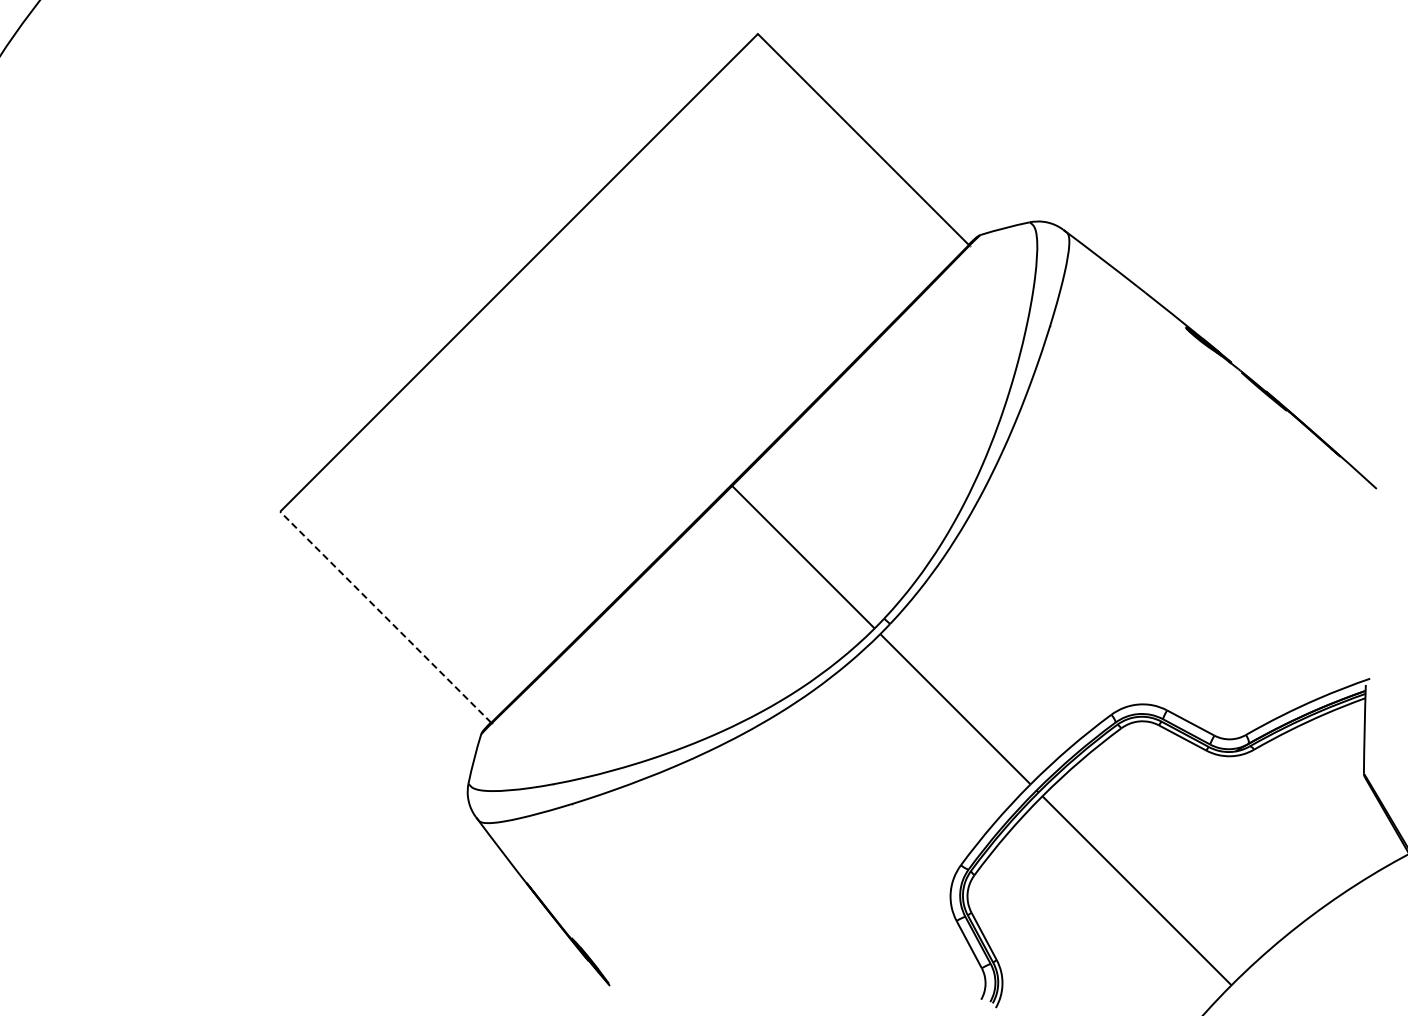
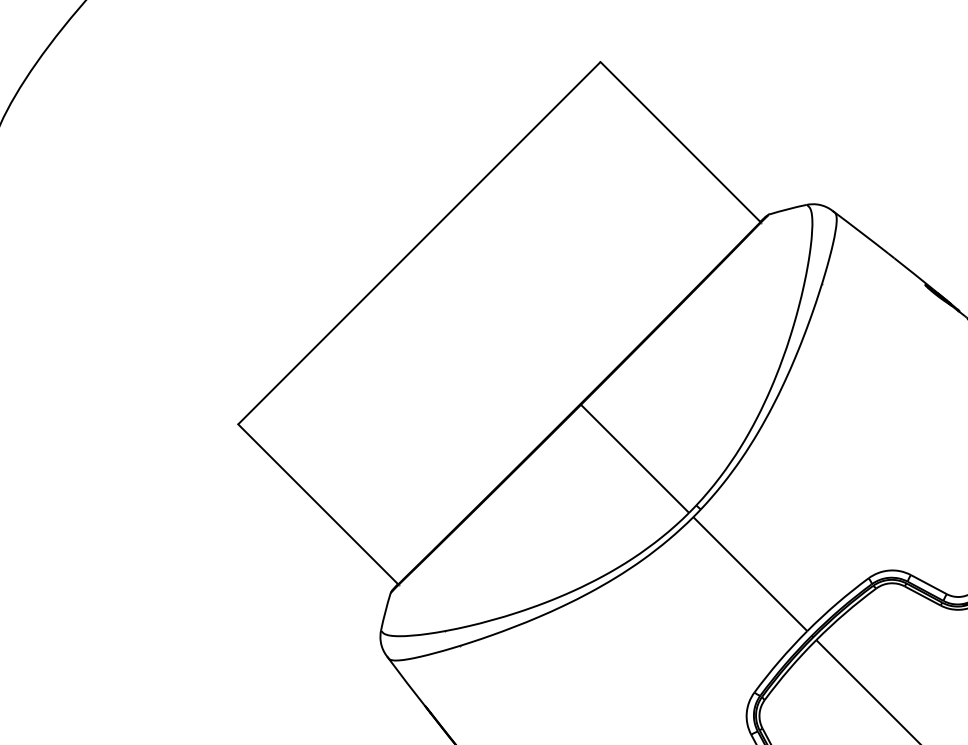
line: (385, 616) -> (318, 503), dashed -> solid

